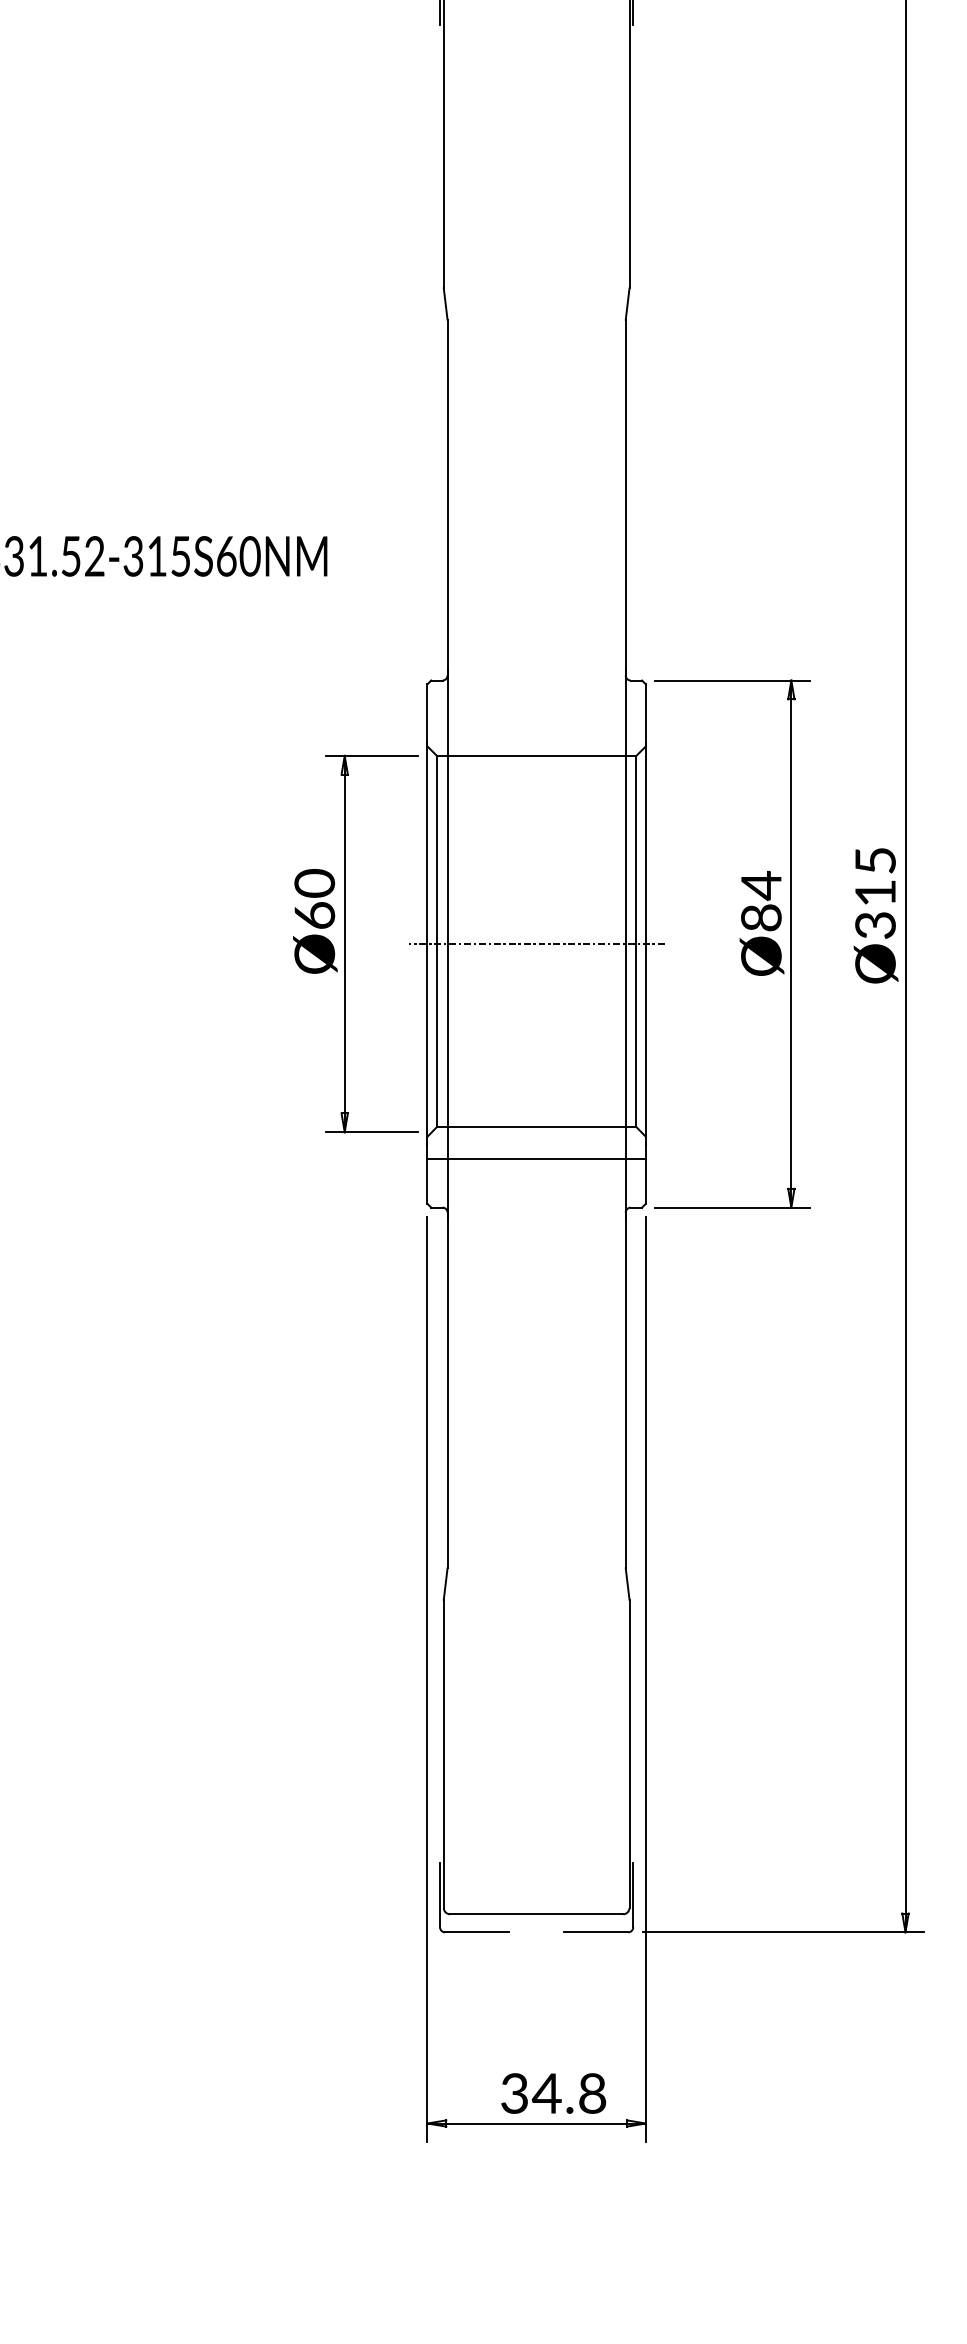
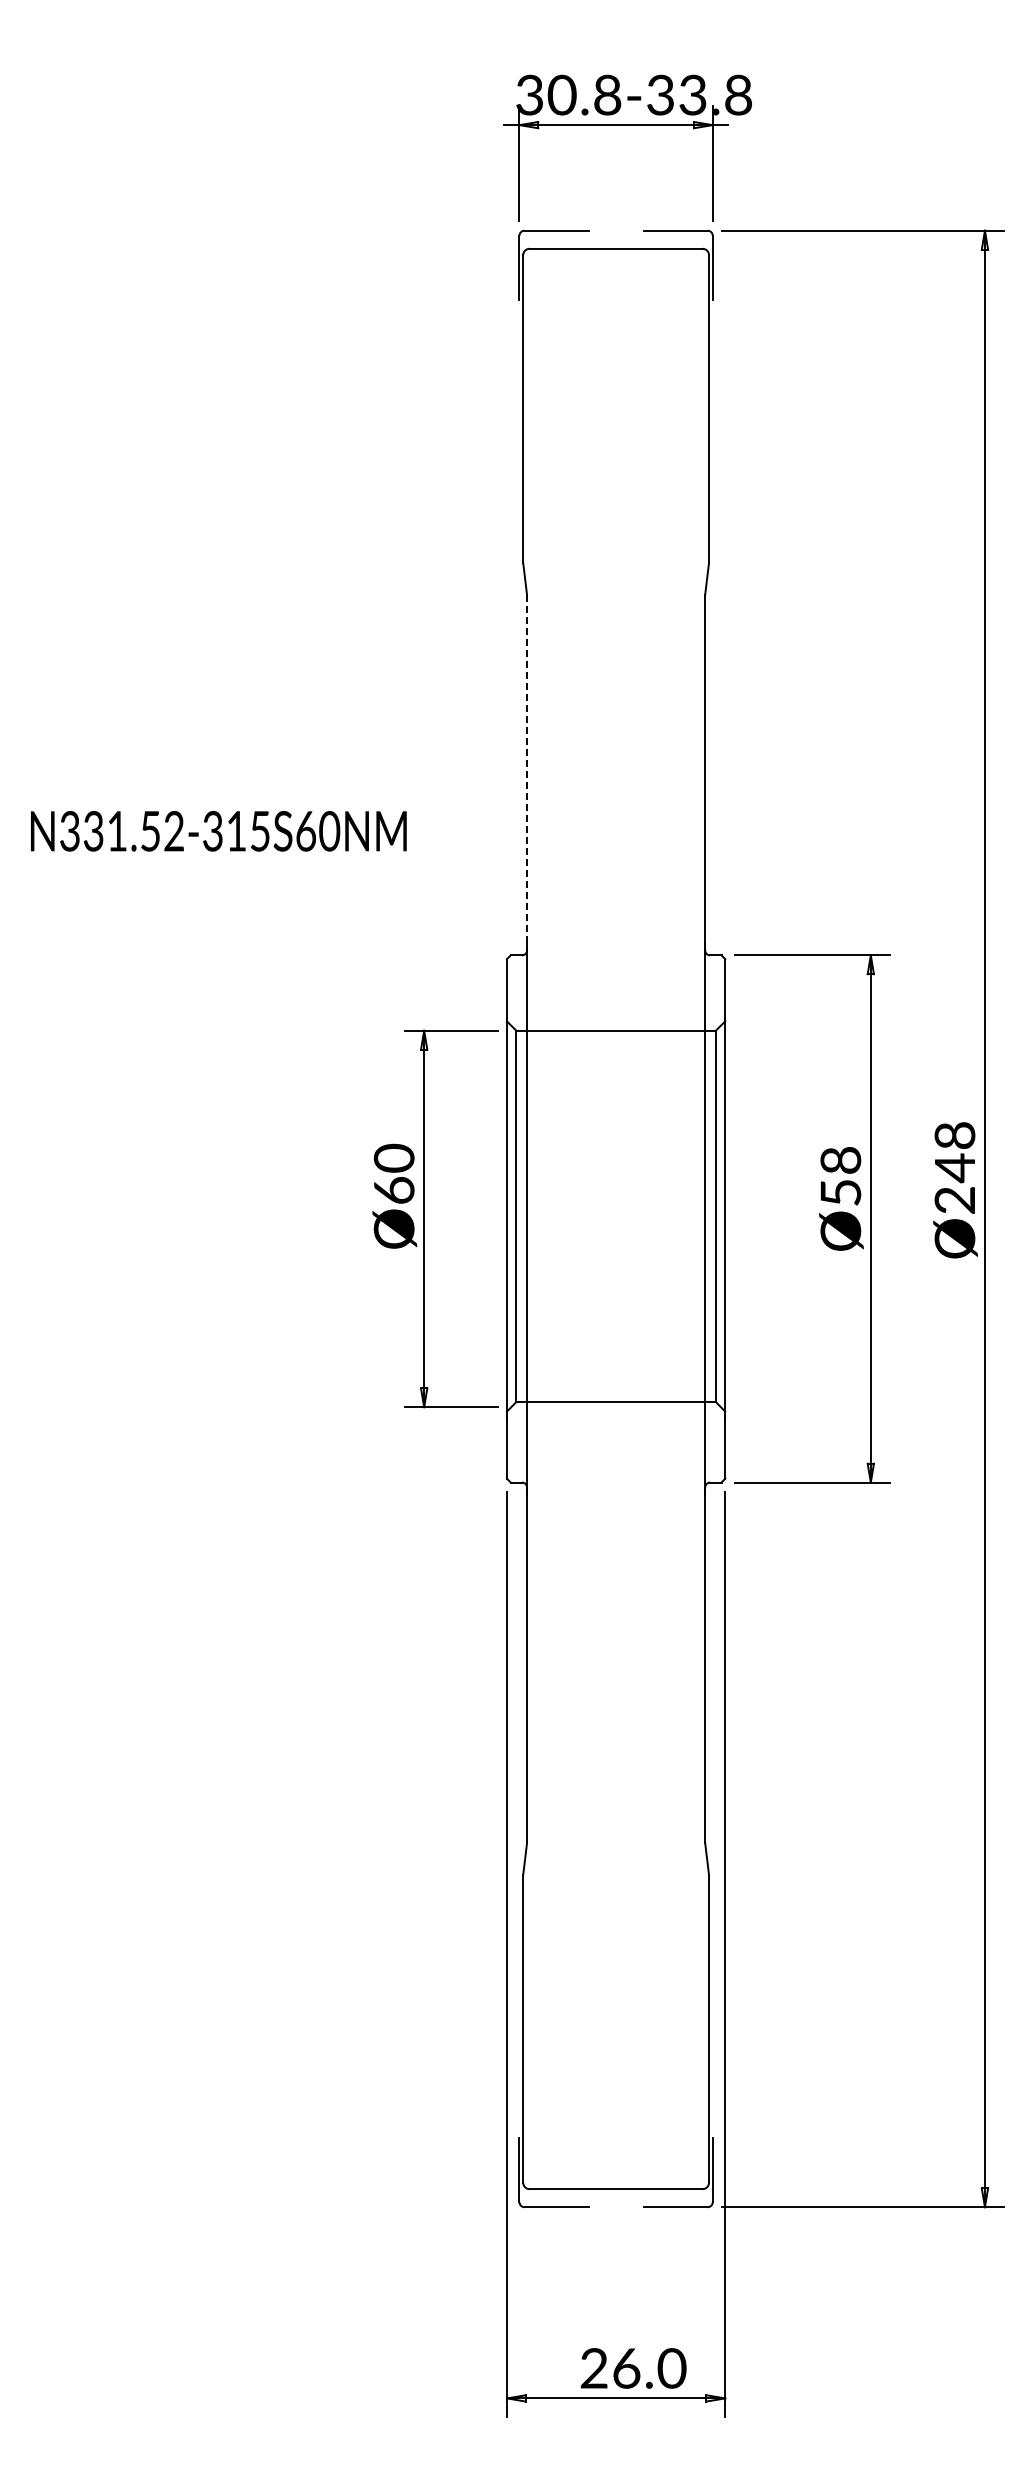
line: (448, 497) -> (527, 772), solid -> dashed
text: (875, 892) -> (954, 1167), Ø315 -> Ø248
text: (761, 900) -> (840, 1175), Ø84 -> Ø58
line: (537, 943) -> (616, 1218), removed
line: (536, 1158) -> (615, 1433), removed
text: (554, 2093) -> (633, 2368), 34.8 -> 26.0

